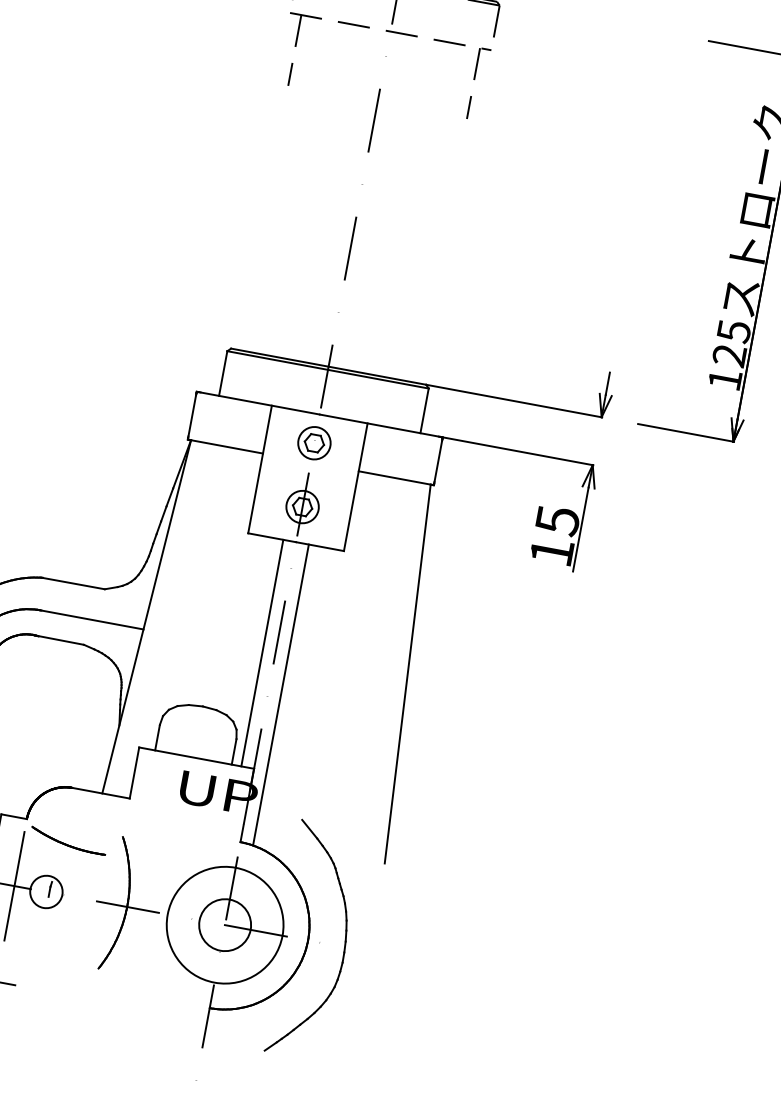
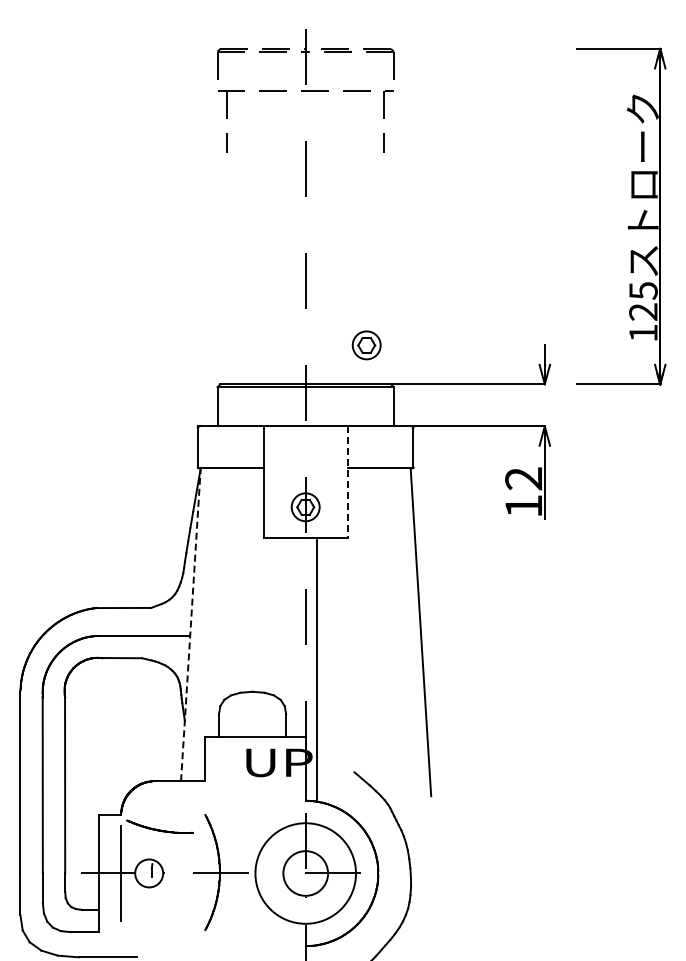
part: (314, 443) -> (366, 345), moved
line: (355, 487) -> (347, 482), solid -> dashed
text: (557, 520) -> (523, 478), 15 -> 12
line: (146, 616) -> (190, 624), solid -> dashed
line: (262, 653) -> (294, 637), removed

